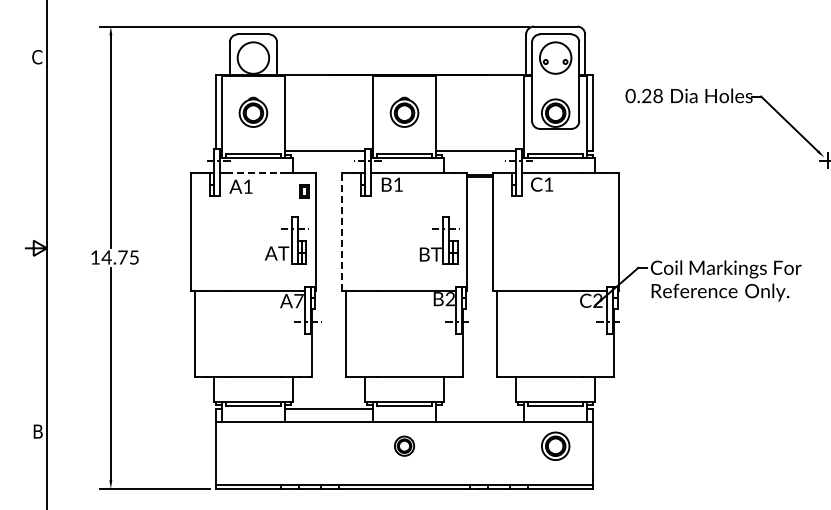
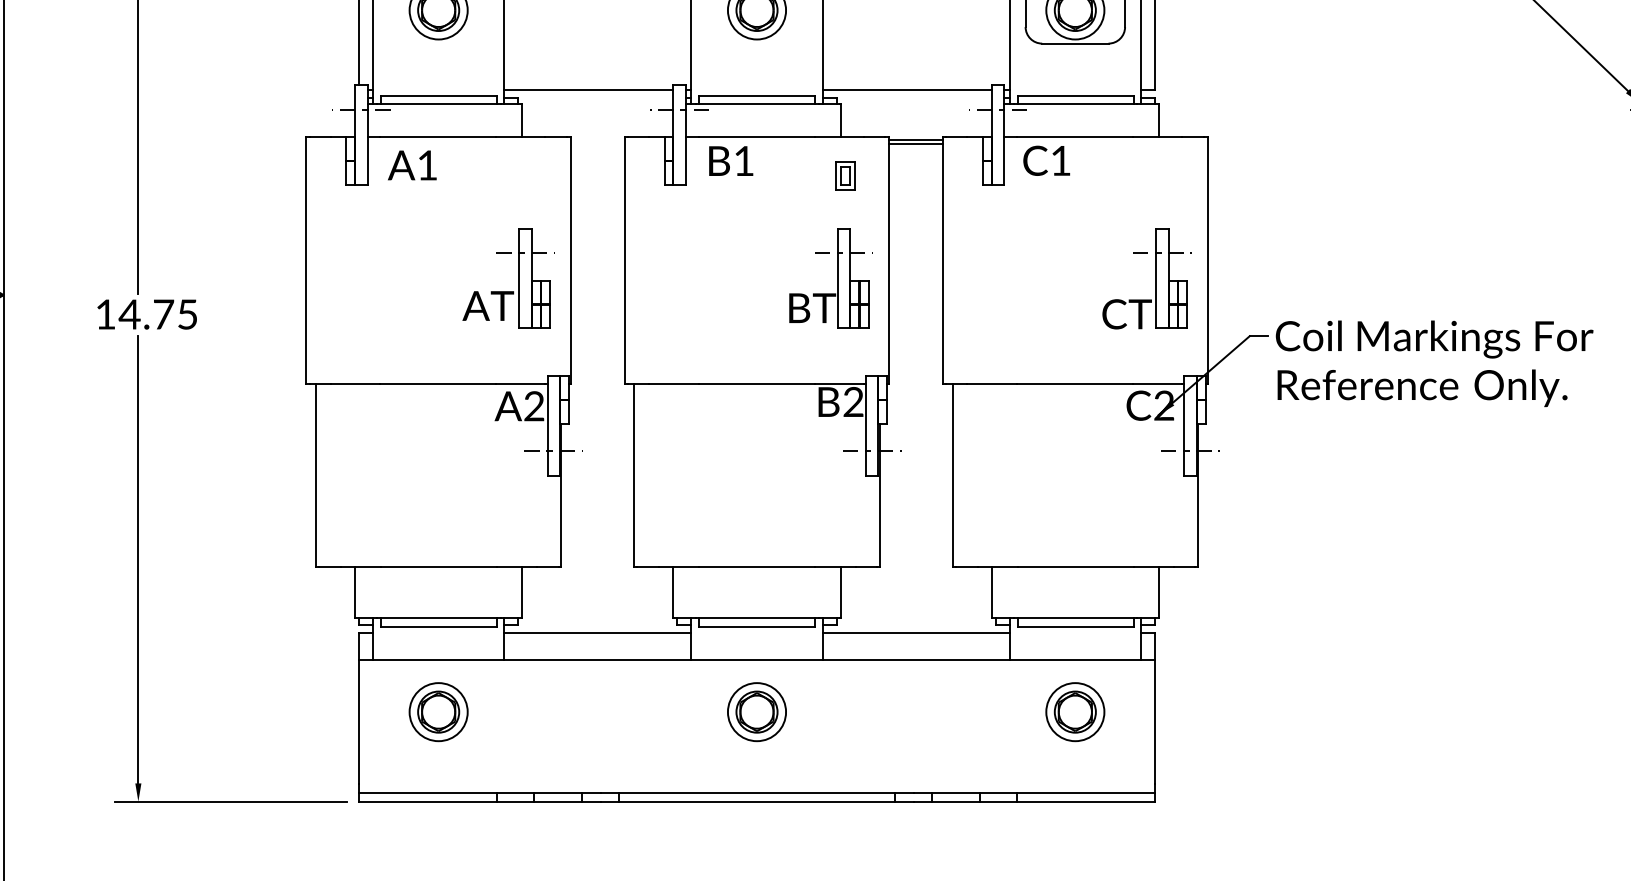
line: (253, 173) -> (438, 137), dashed -> solid
part: (304, 191) -> (845, 175), moved
line: (341, 232) -> (624, 261), dashed -> solid
part: (589, 240) -> (1146, 278), added
text: (298, 301) -> (533, 407), A7 -> A2
line: (479, 408) -> (914, 632), added
part: (253, 445) -> (438, 710), added
part: (404, 445) -> (756, 710), size x1.43

